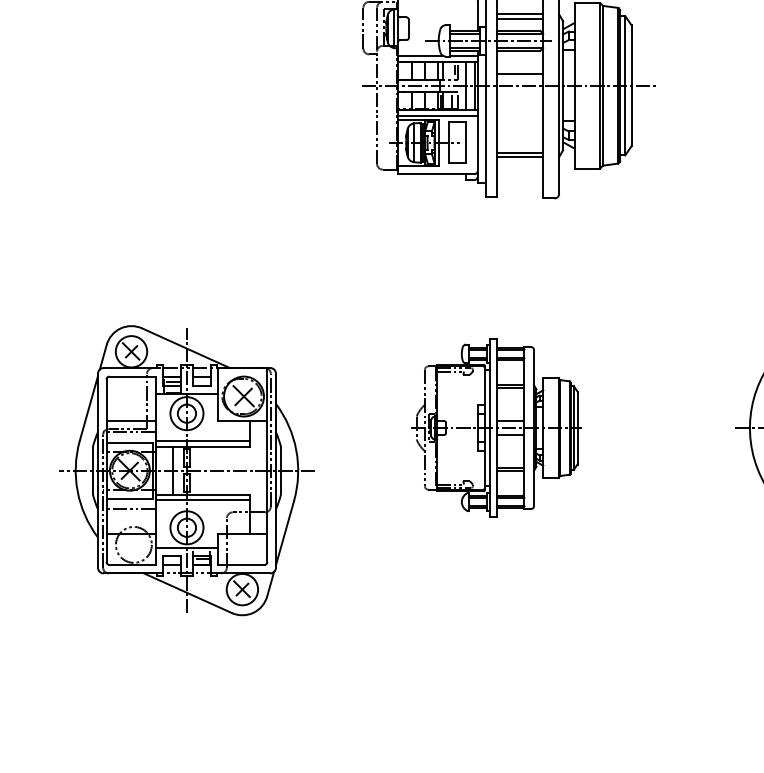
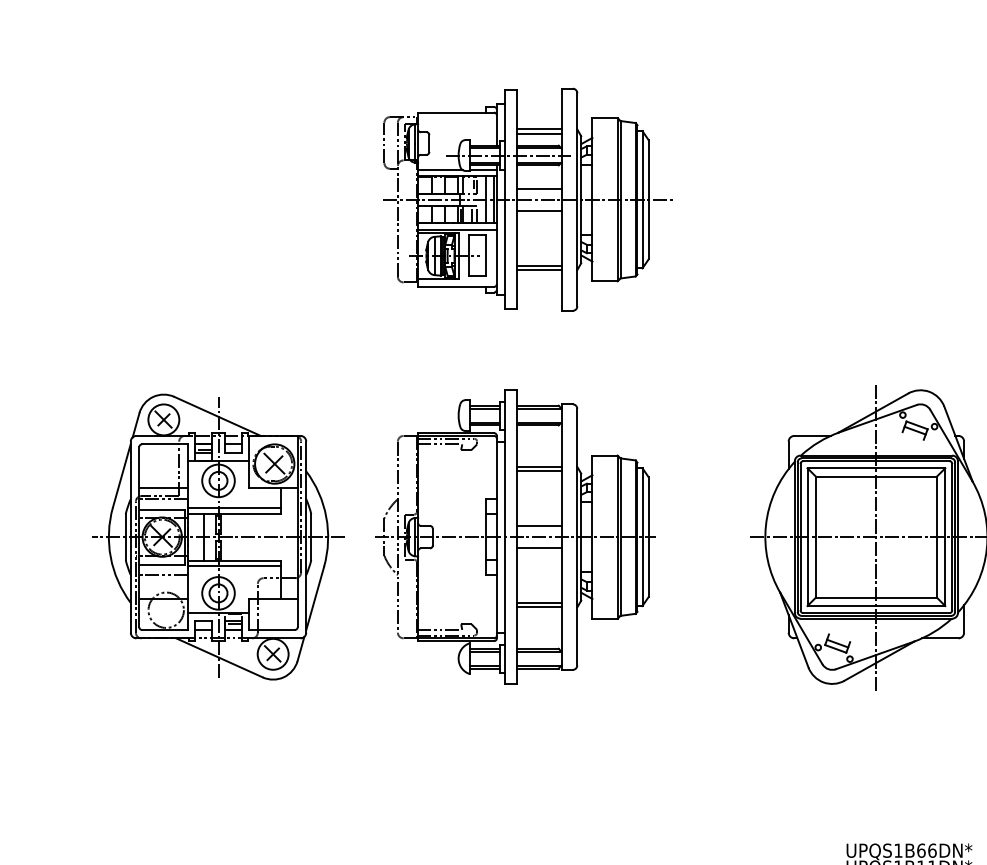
line: (519, 97) -> (538, 211), added
part: (496, 427) -> (515, 536), size x1.67
part: (186, 470) -> (218, 536), moved

